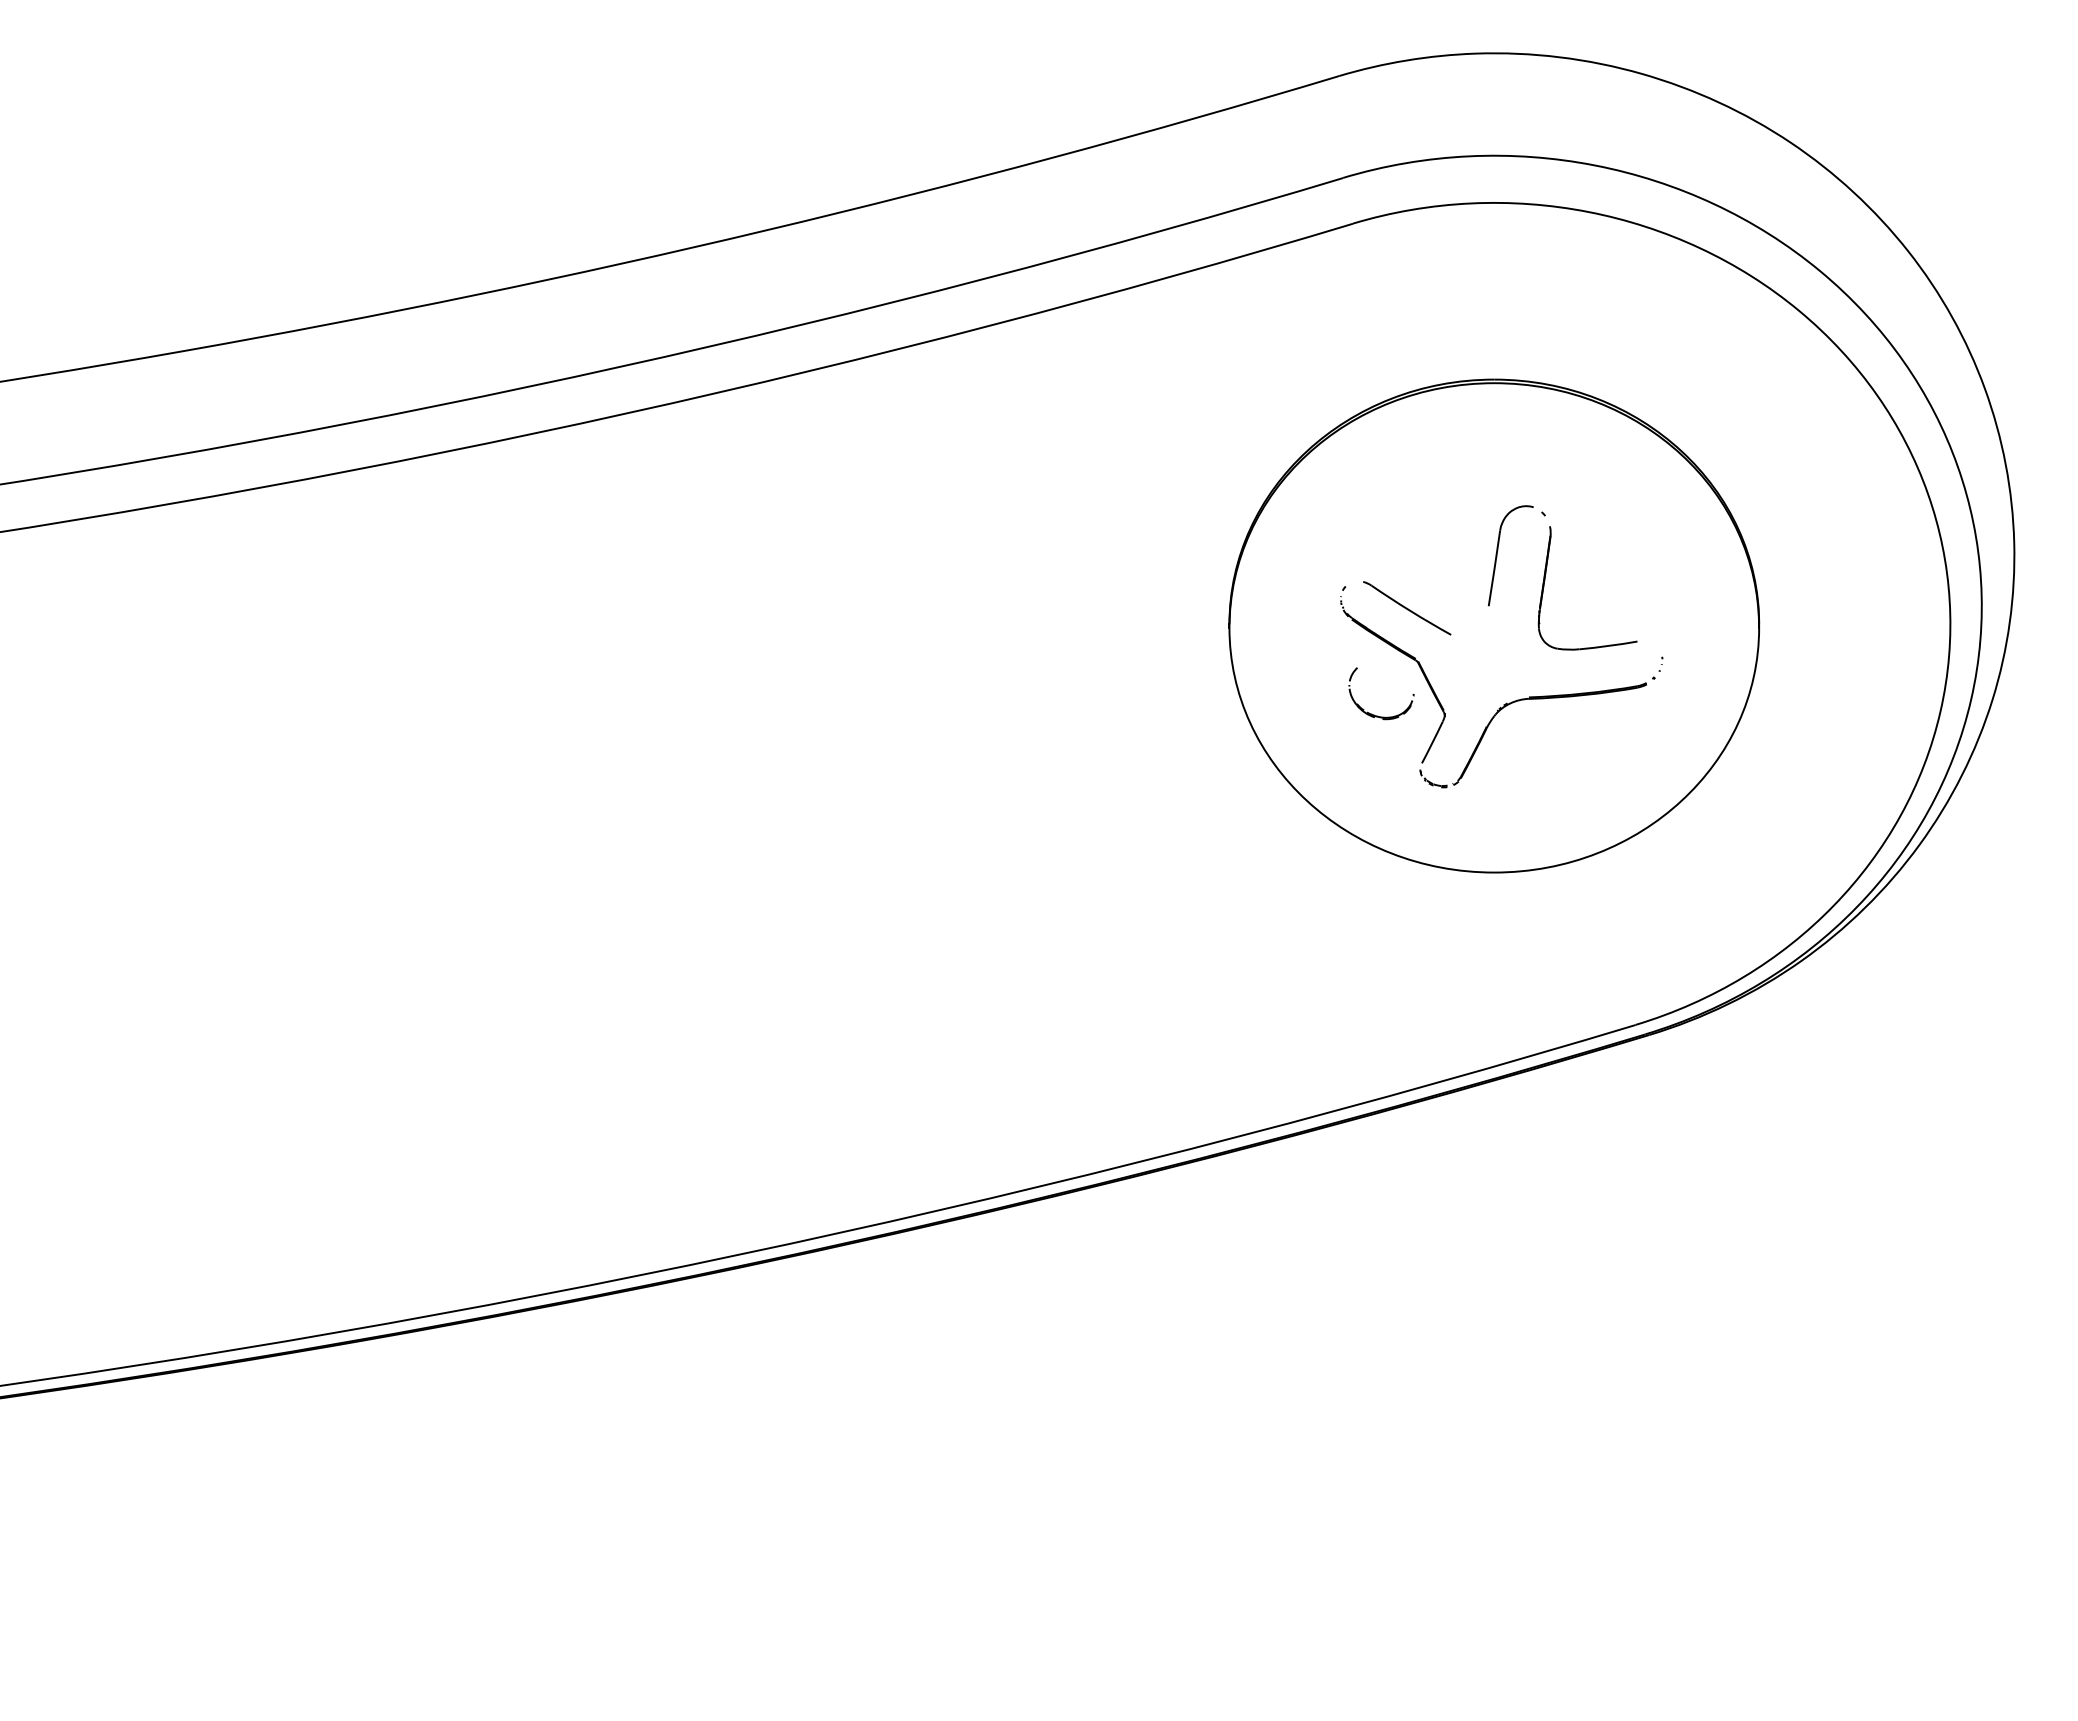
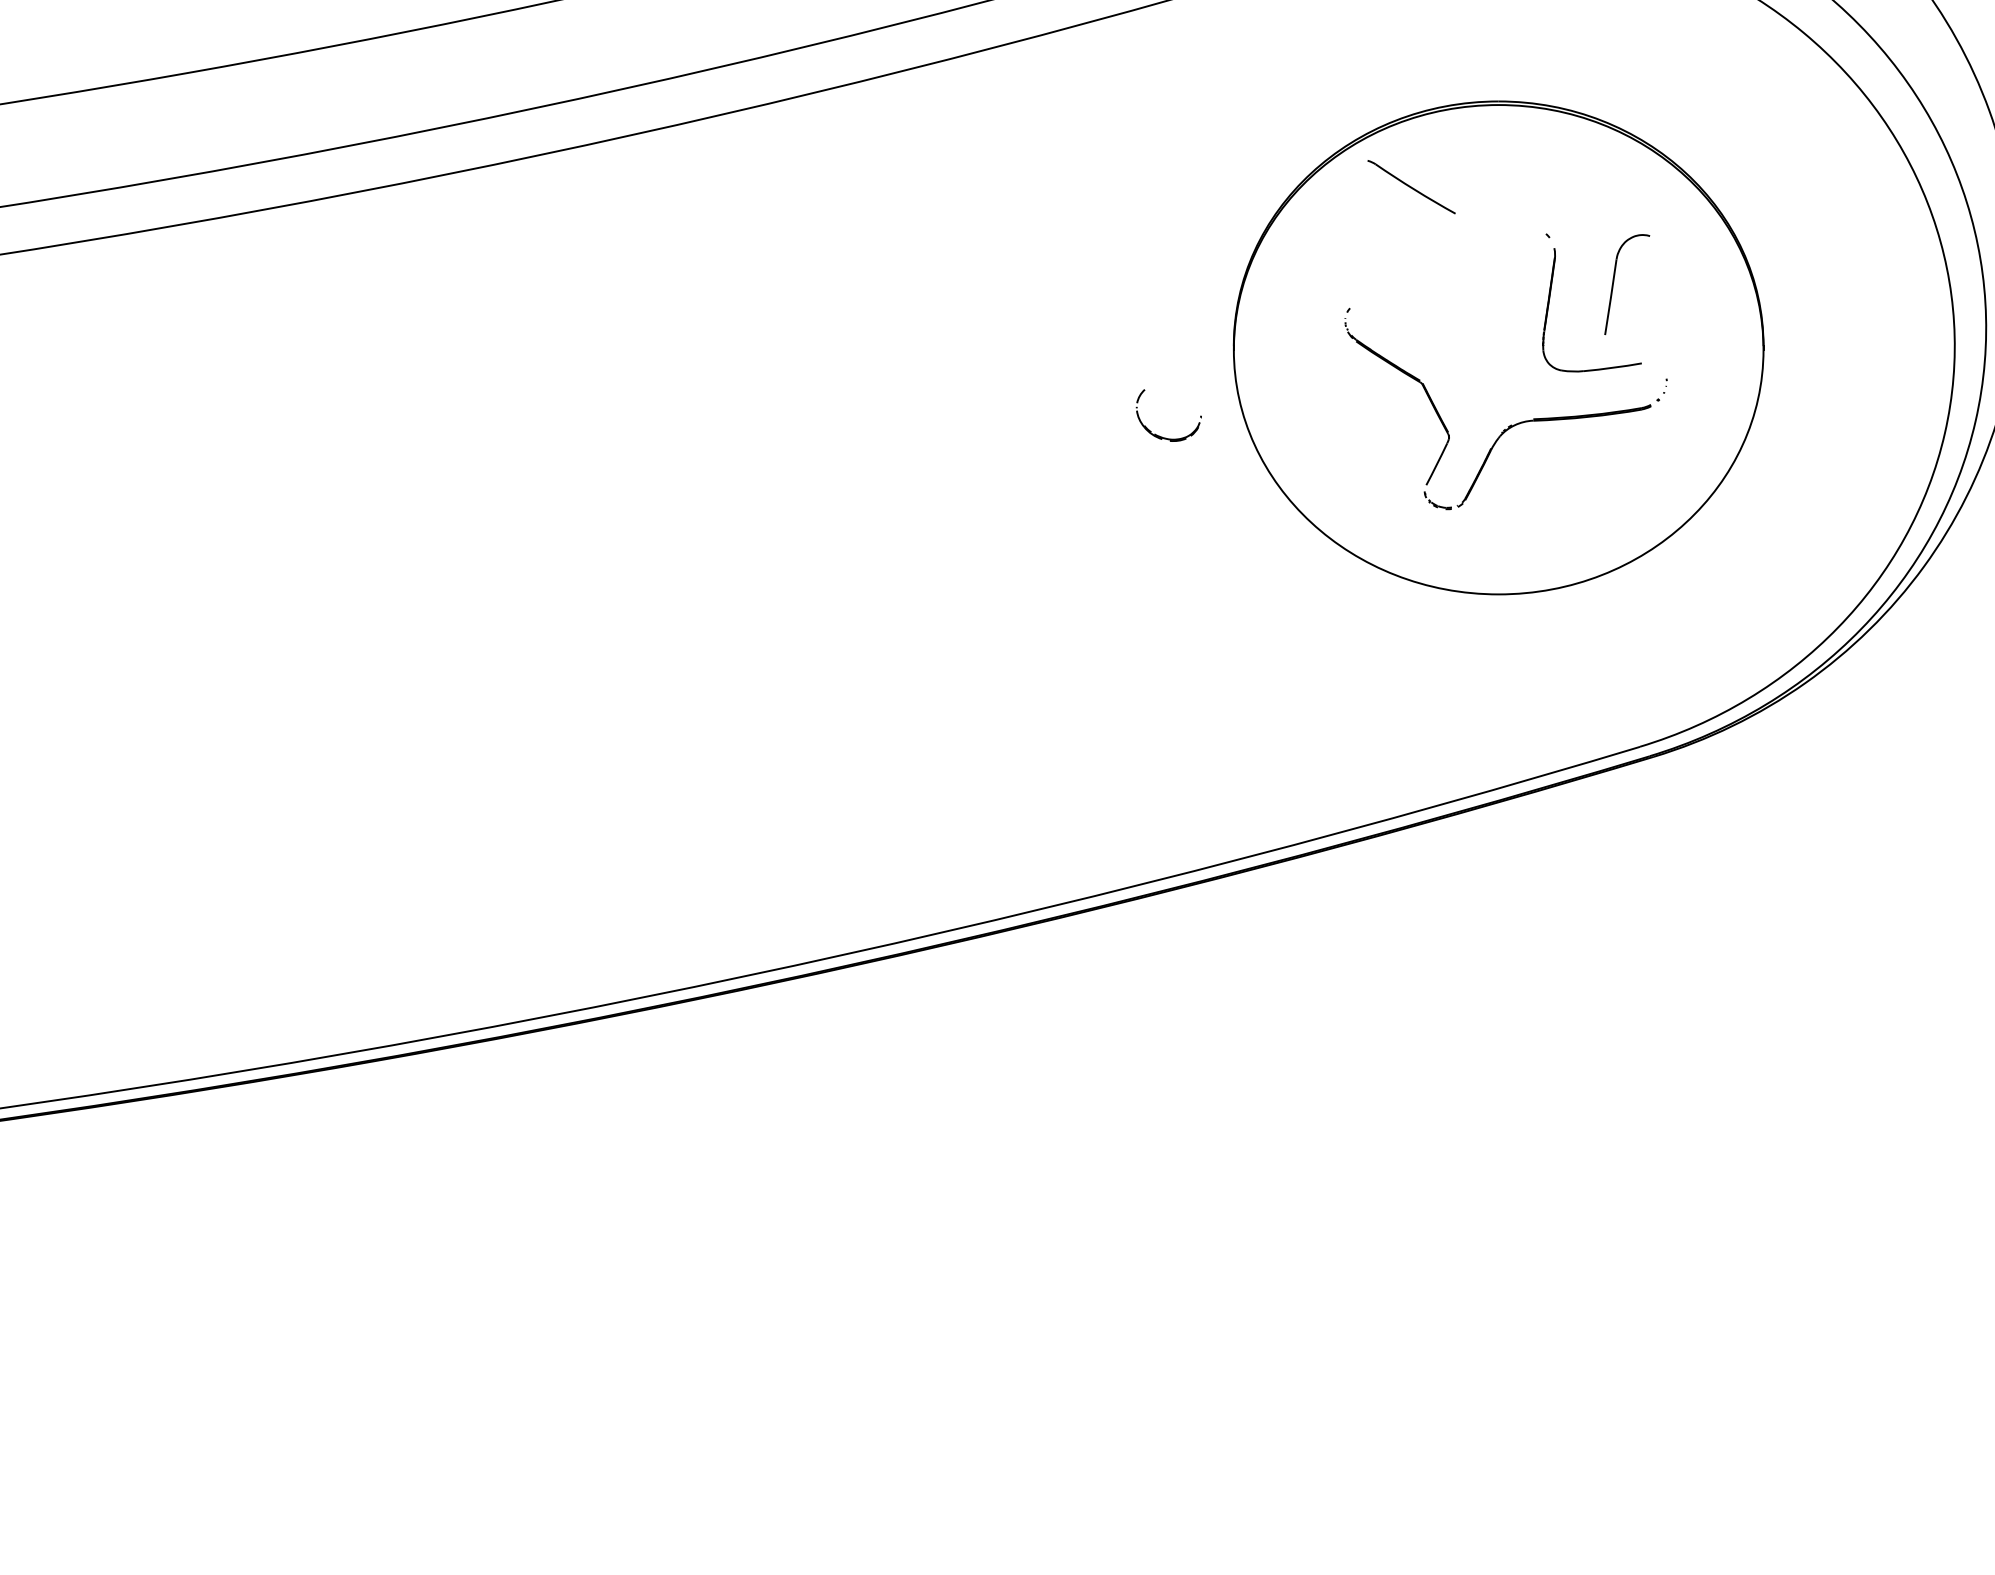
part: (1498, 550) -> (1614, 279), moved
part: (1407, 608) -> (1411, 187), moved
part: (1374, 714) -> (1161, 436), moved

